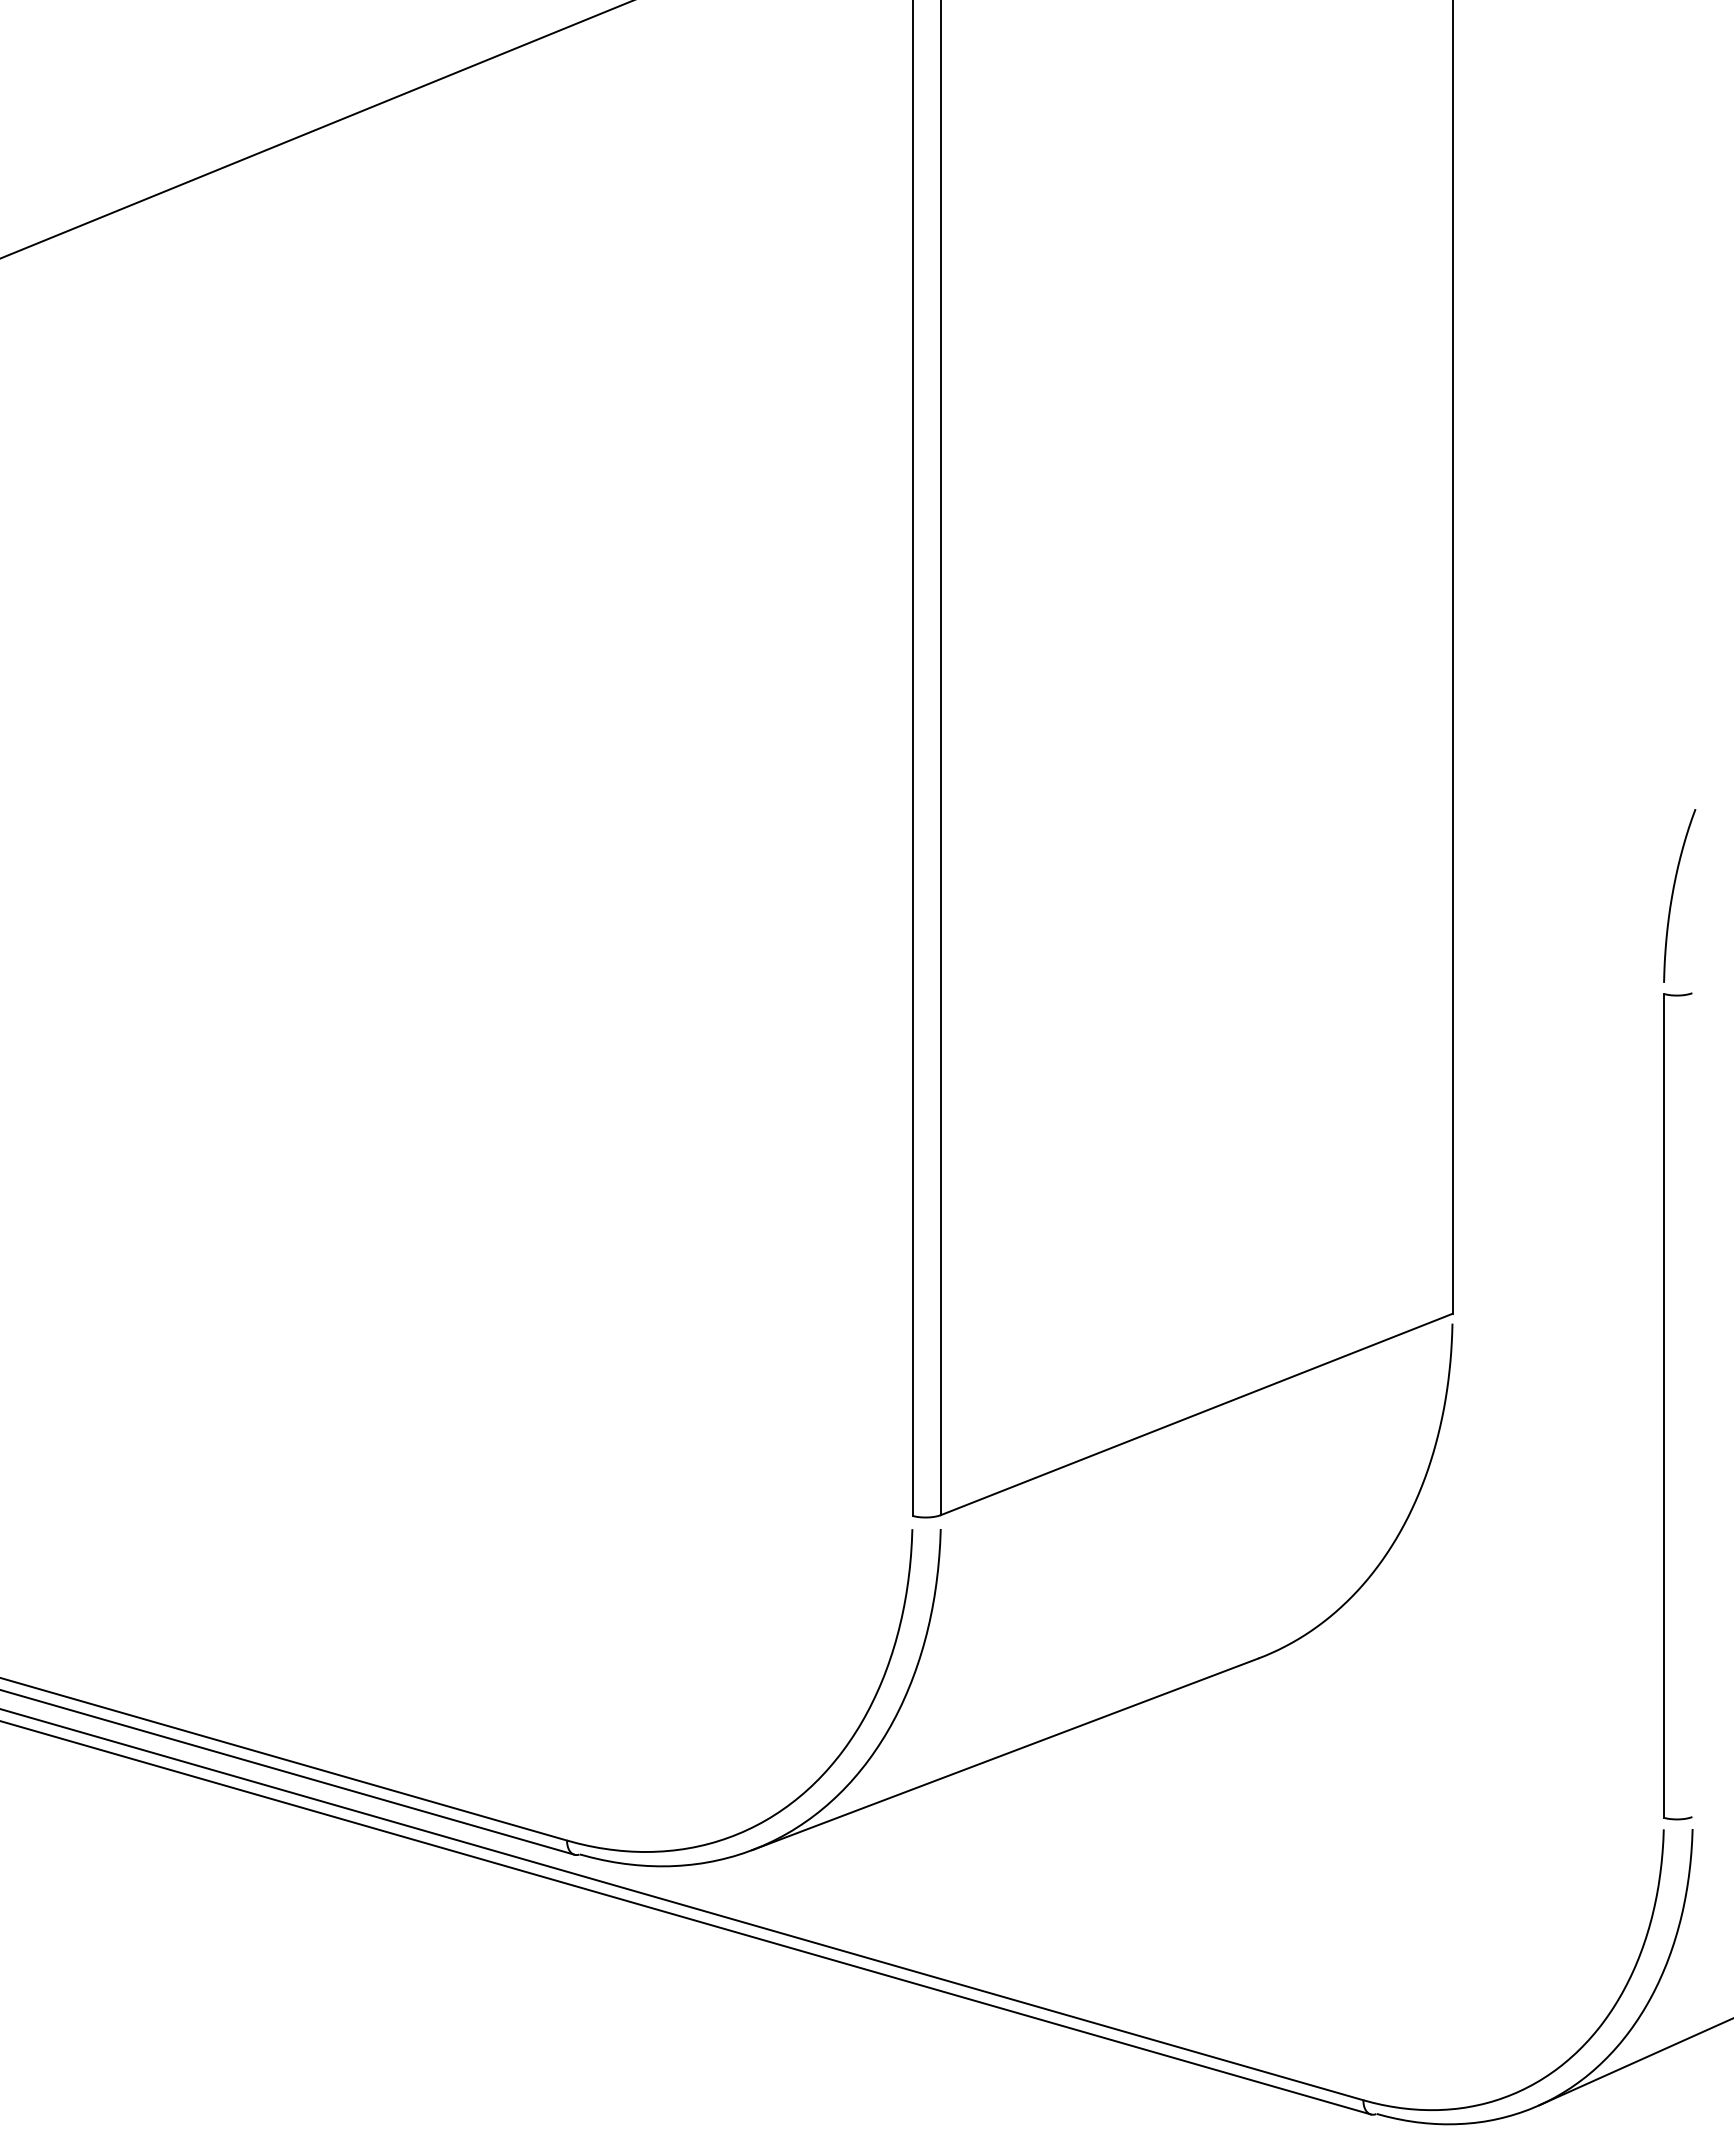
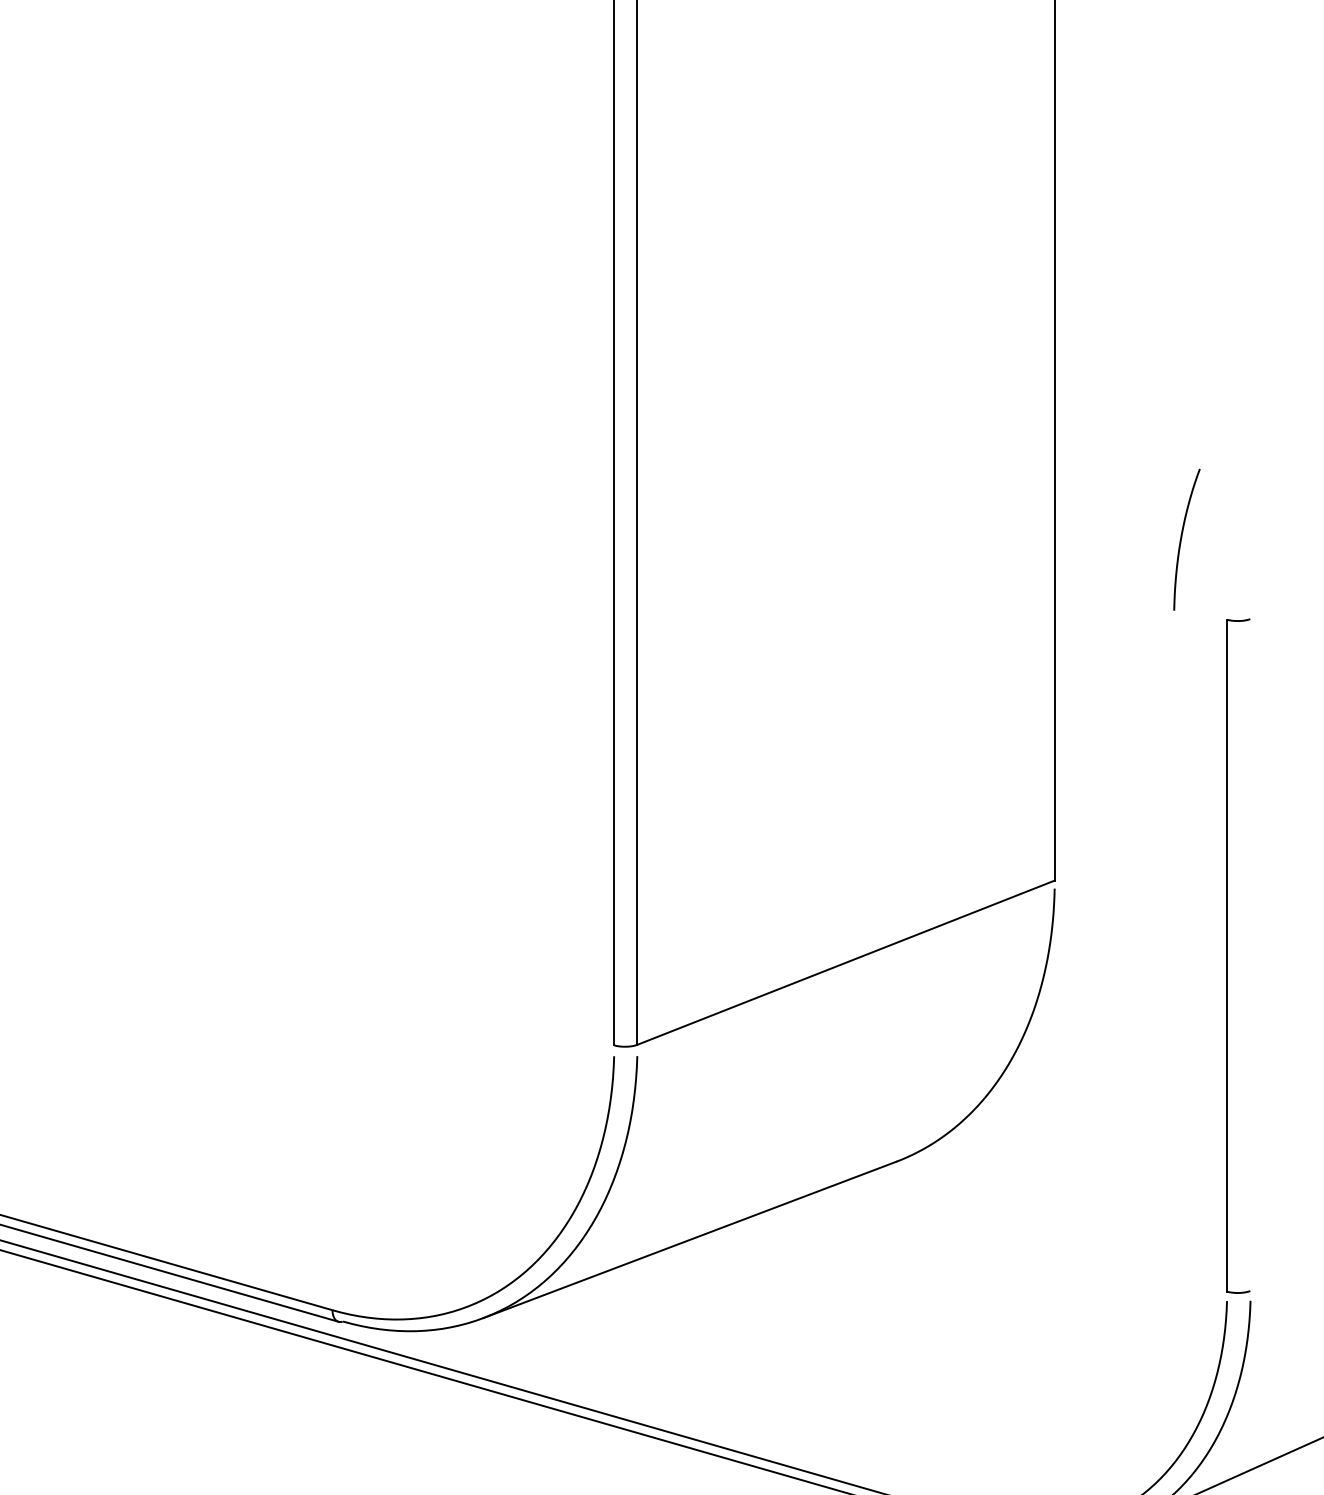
curve: (1673, 895) -> (1181, 539), moved

